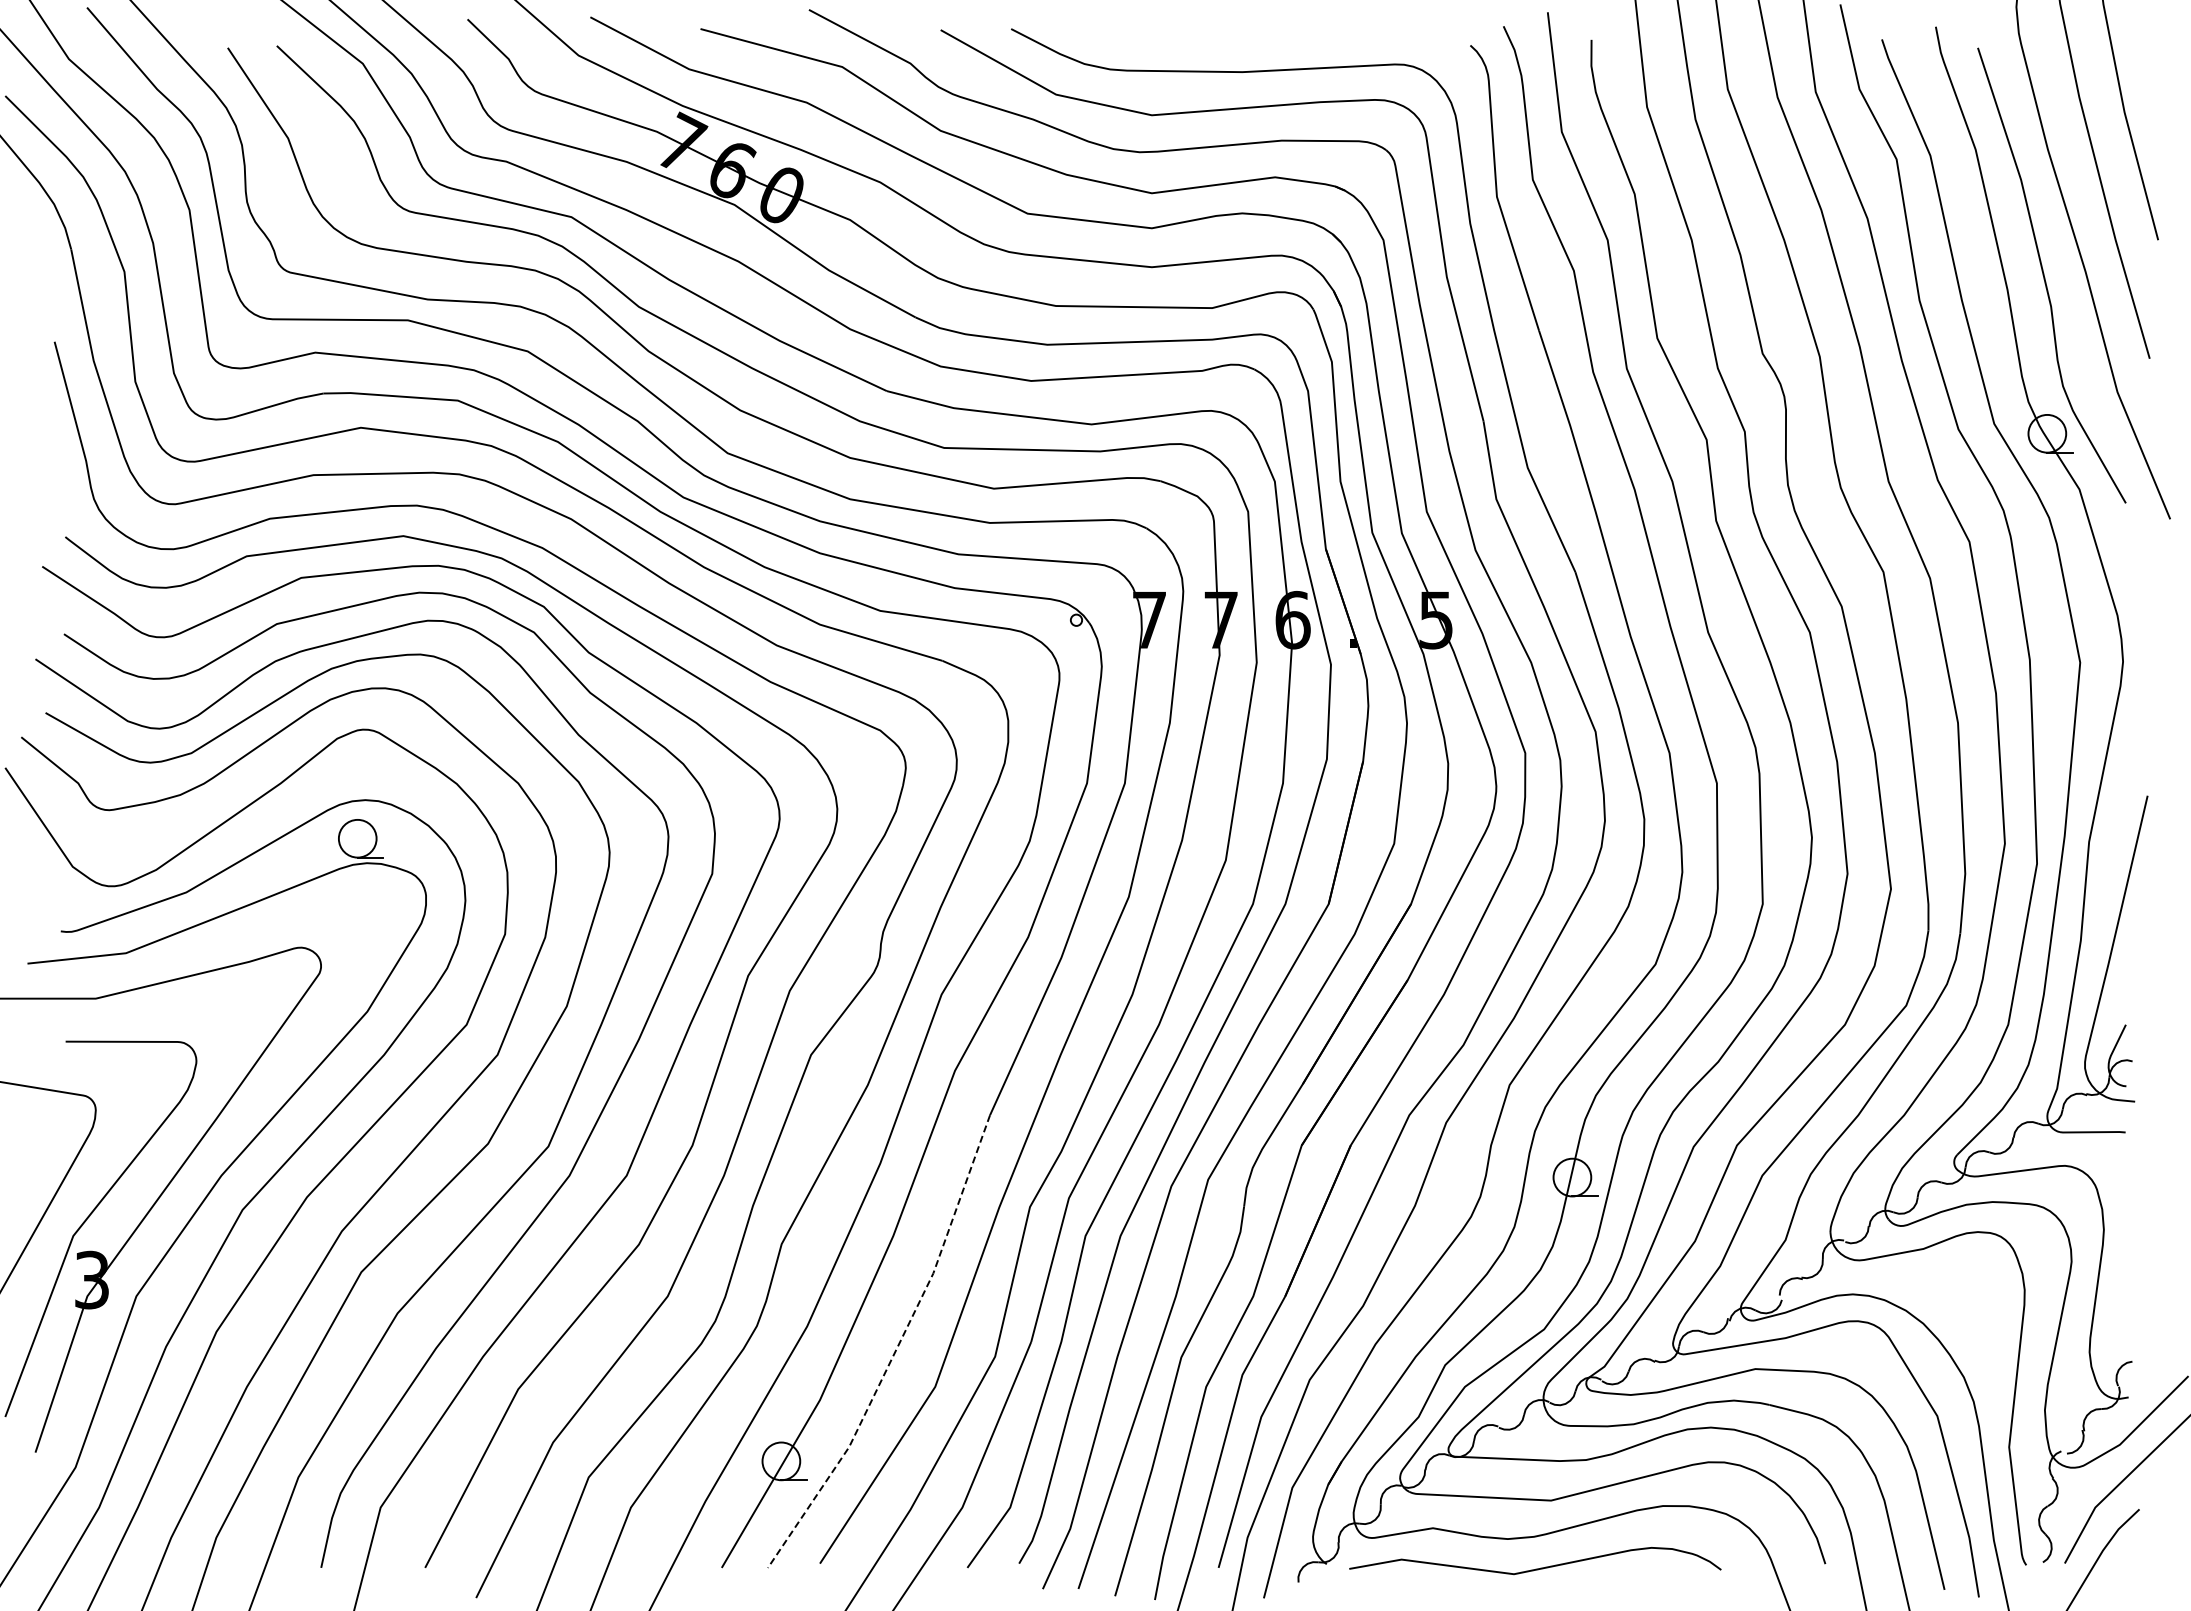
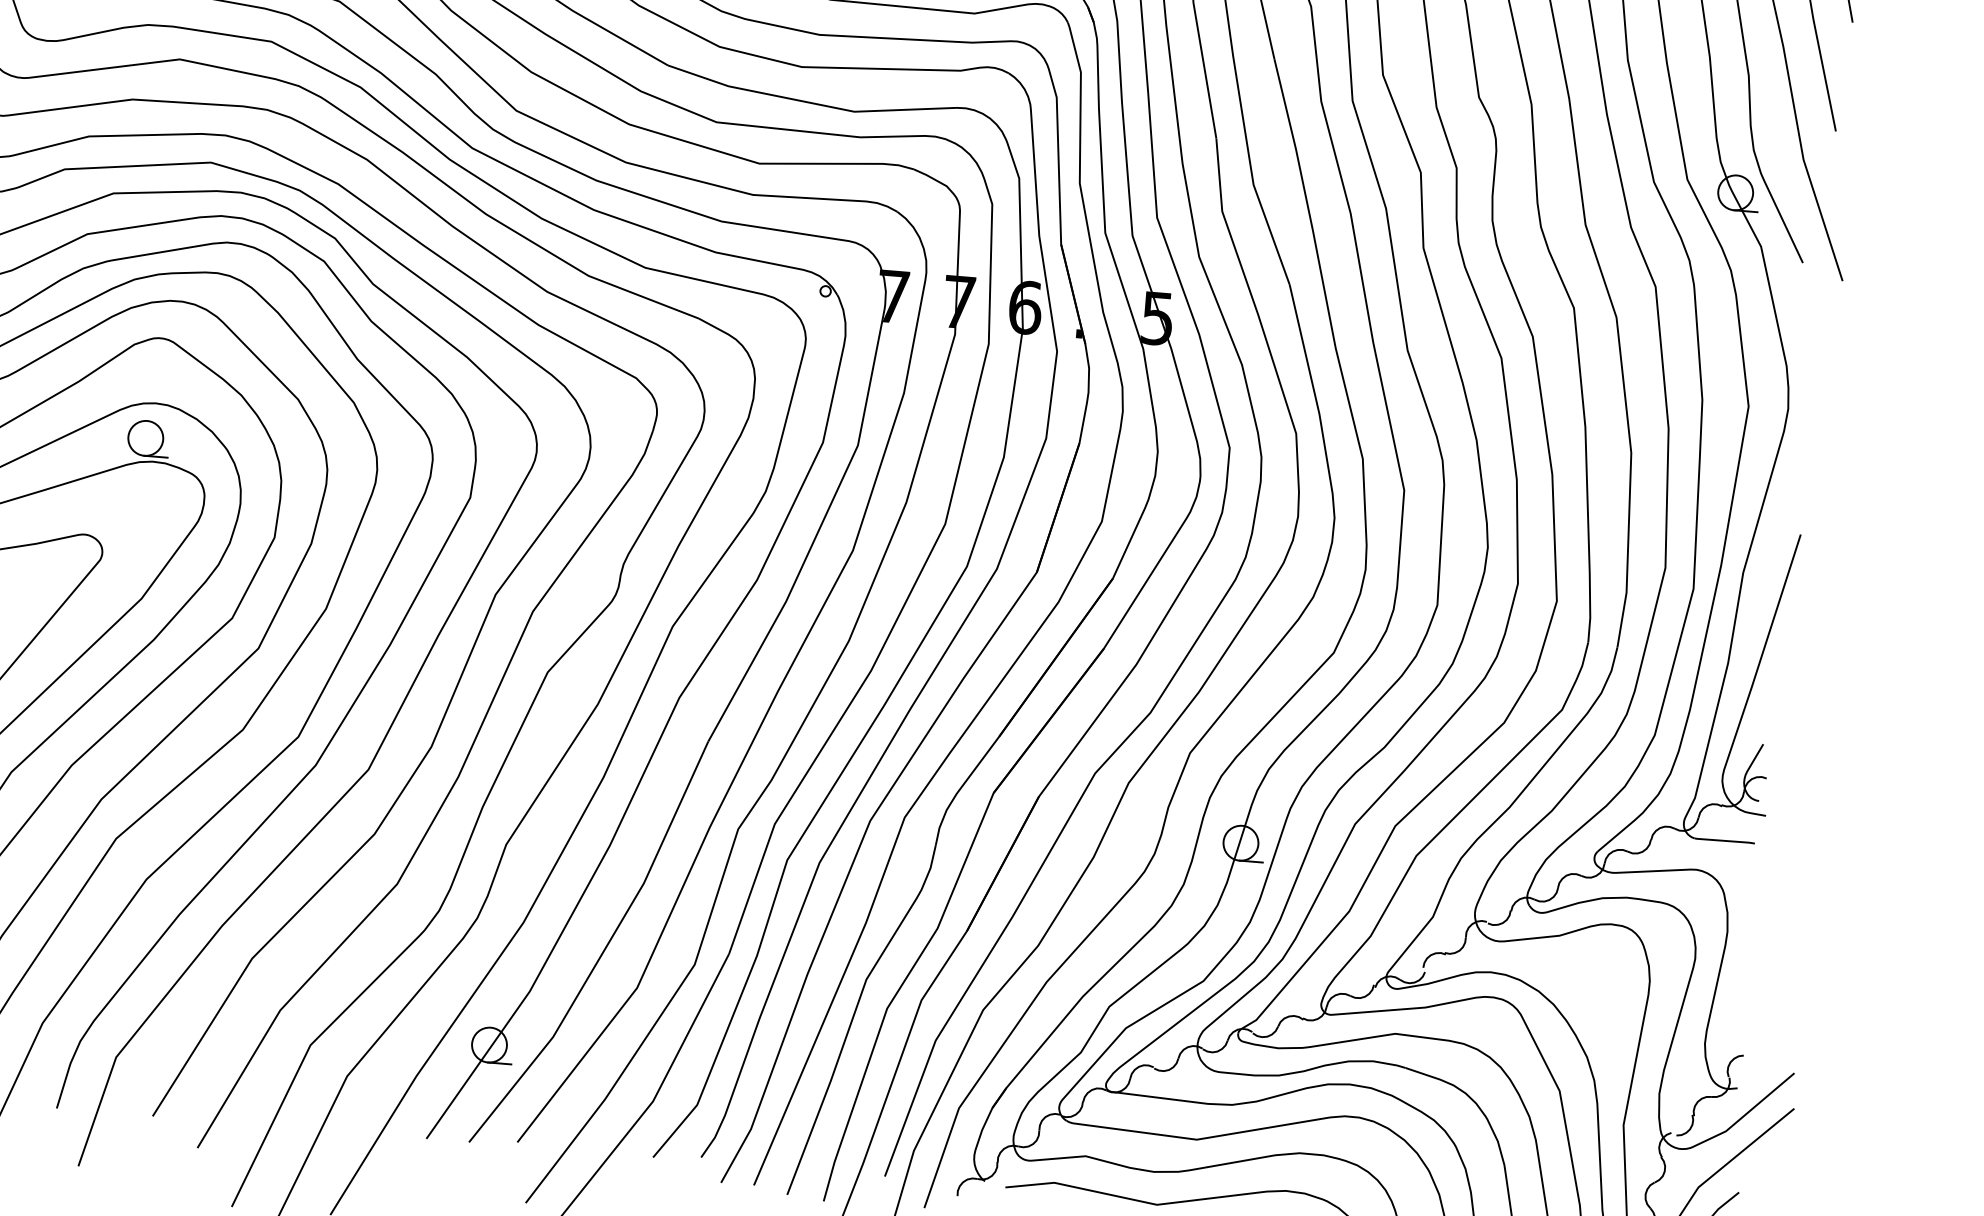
line: (896, 1350) -> (604, 951), dashed -> solid

